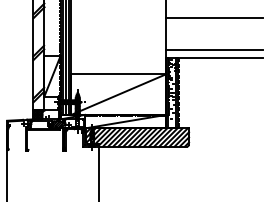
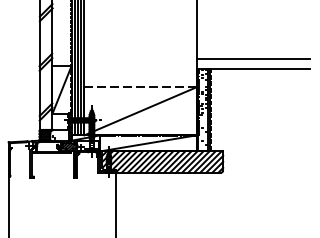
line: (214, 17) -> (253, 20), removed
line: (118, 74) -> (139, 87), solid -> dashed

